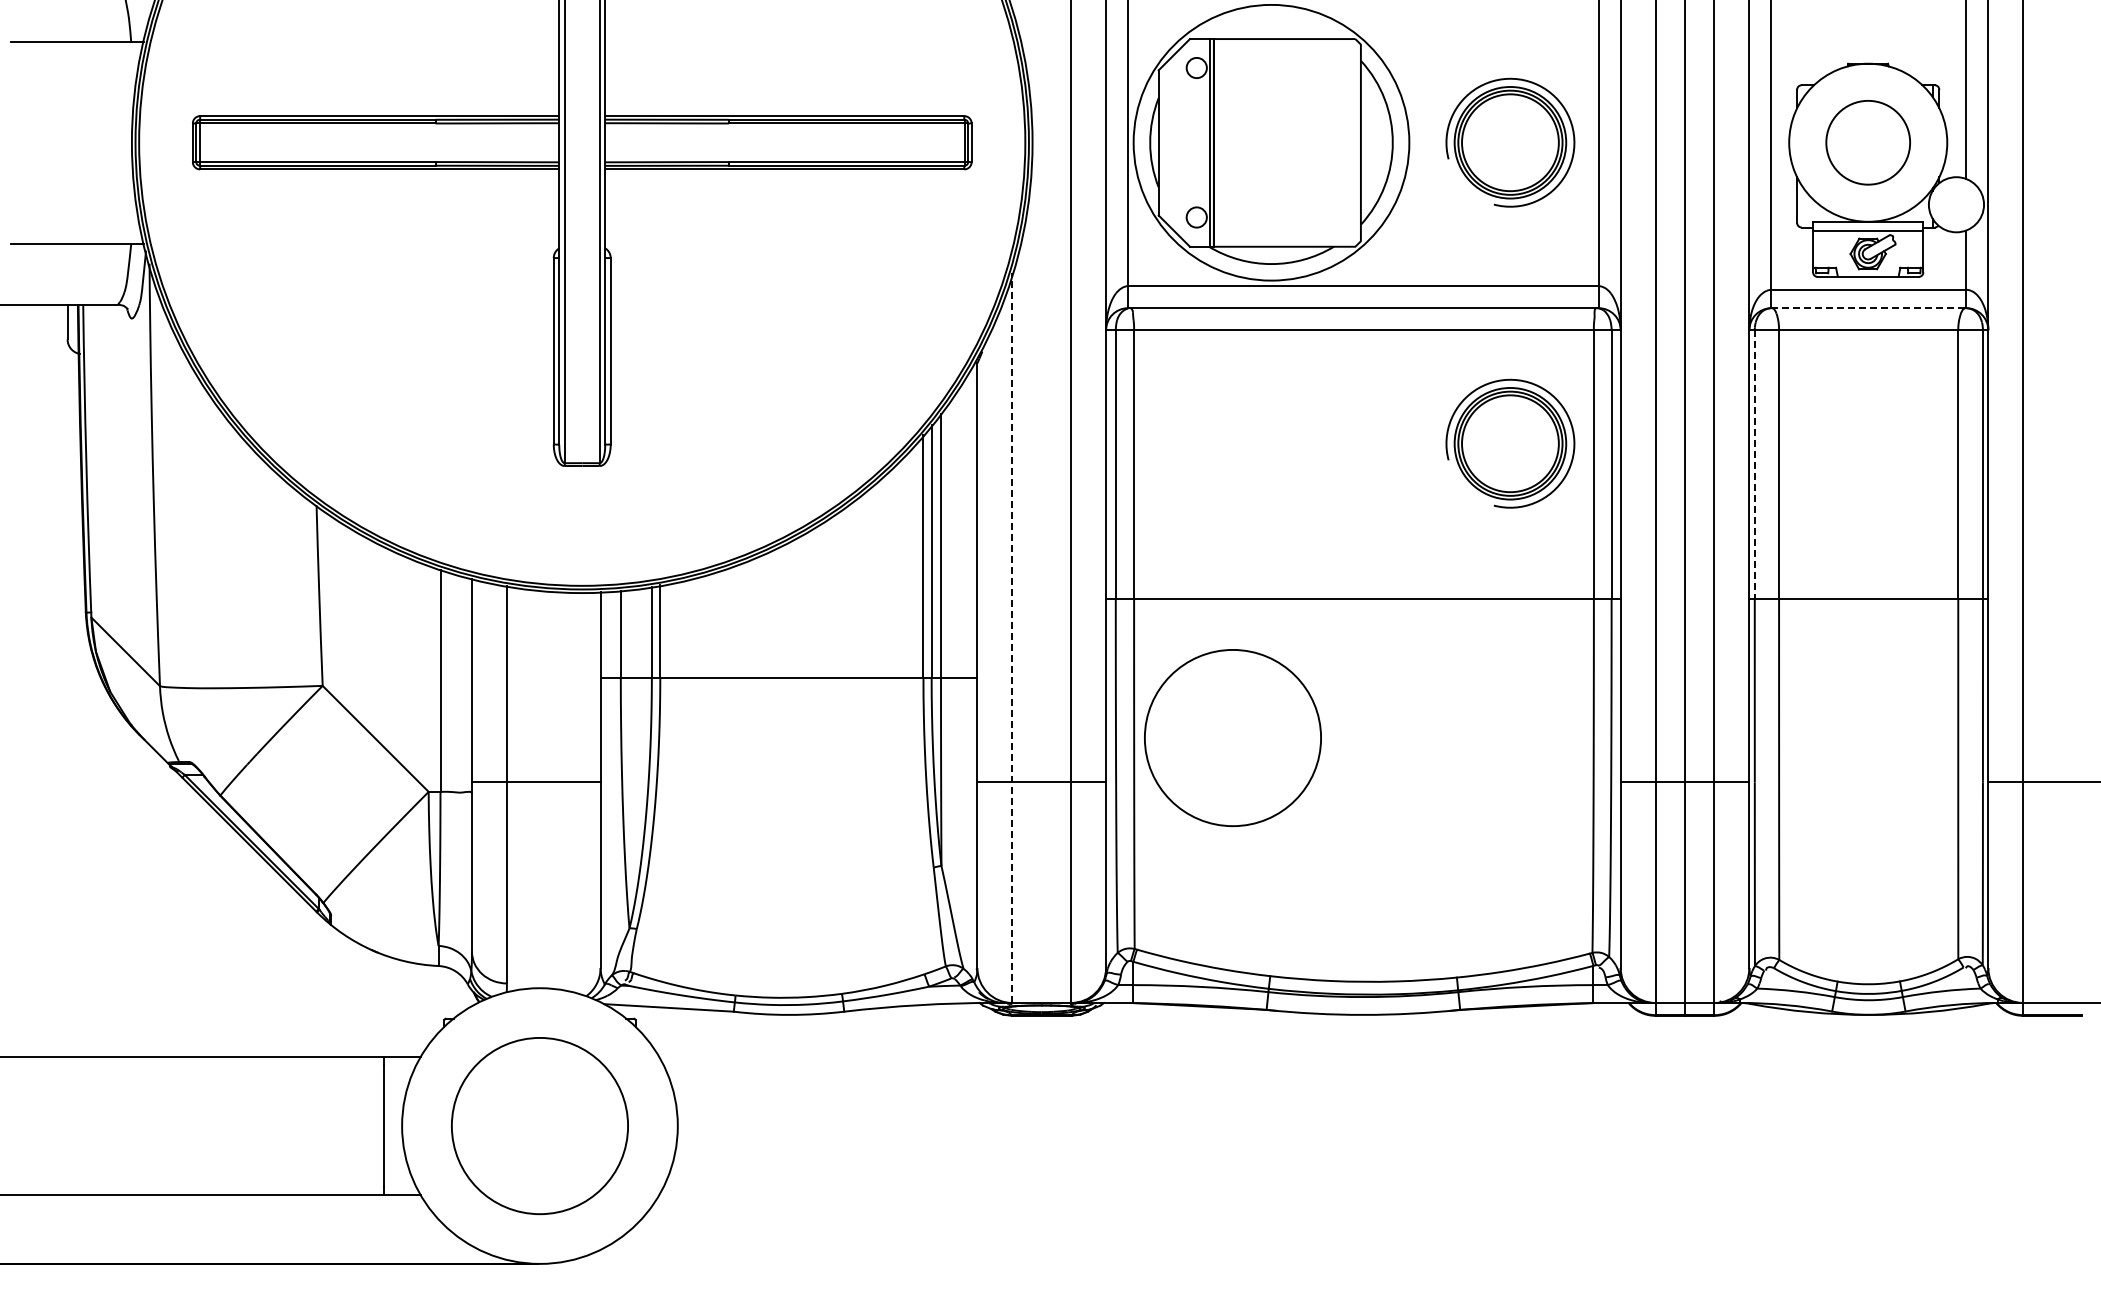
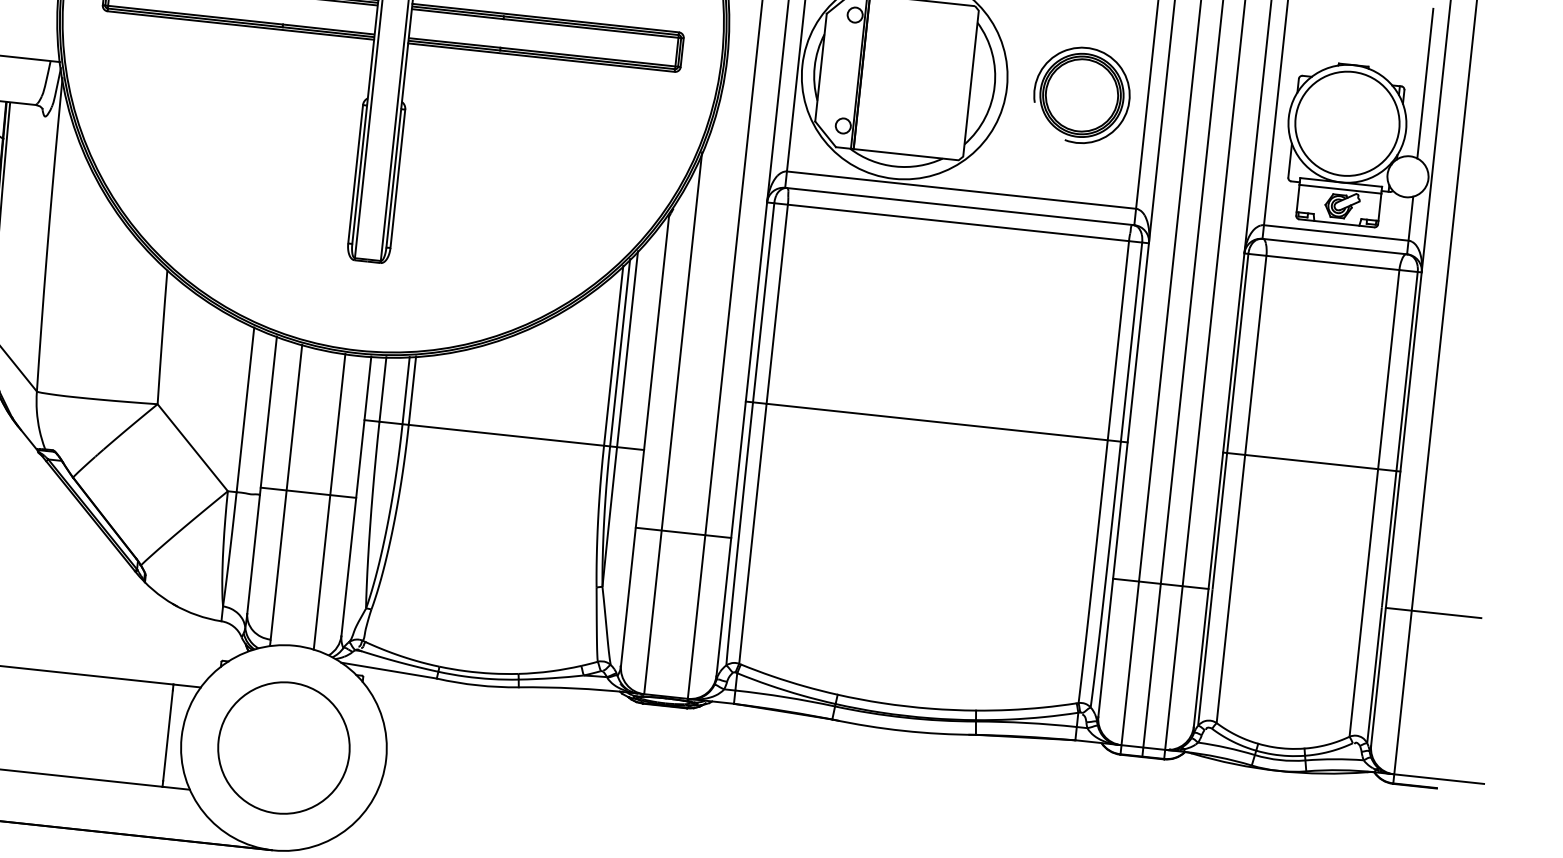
circle: (1868, 142) -> (1347, 123), size x1.67
line: (1869, 308) -> (1335, 246), dashed -> solid
part: (1510, 443) -> (1058, 318), removed
line: (1754, 464) -> (1237, 353), dashed -> solid
line: (1012, 637) -> (673, 423), dashed -> solid
circle: (1232, 738) -> (828, 515), removed
line: (565, 790) -> (329, 501), added

